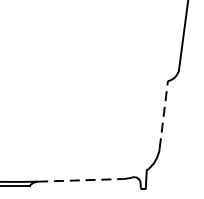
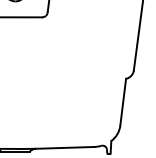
line: (164, 115) -> (123, 102), dashed -> solid
line: (80, 179) -> (65, 147), dashed -> solid

